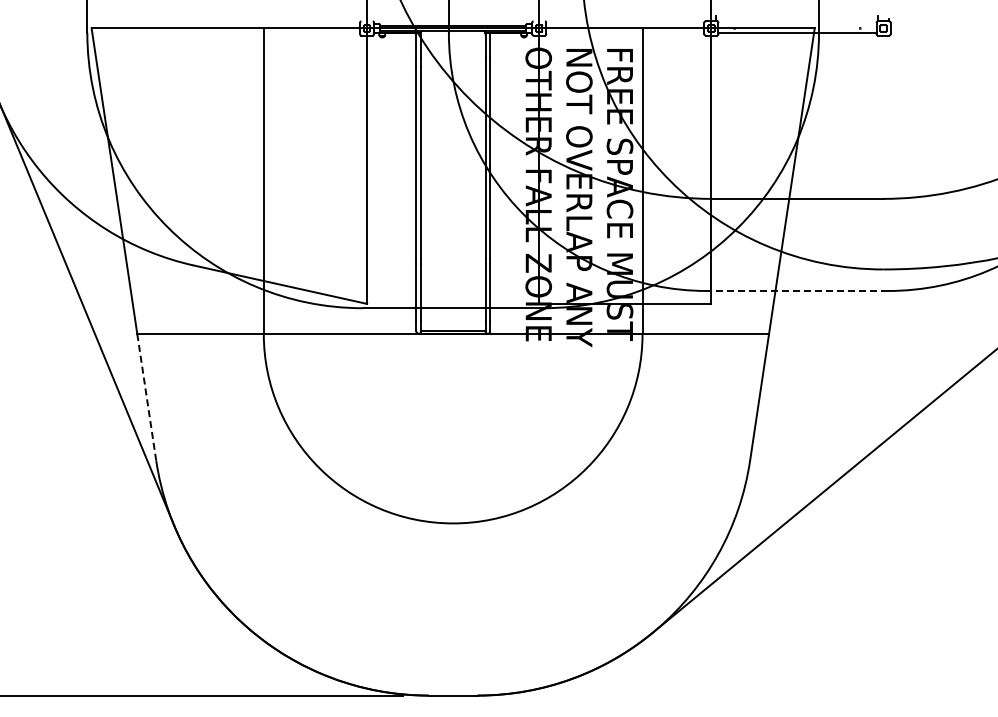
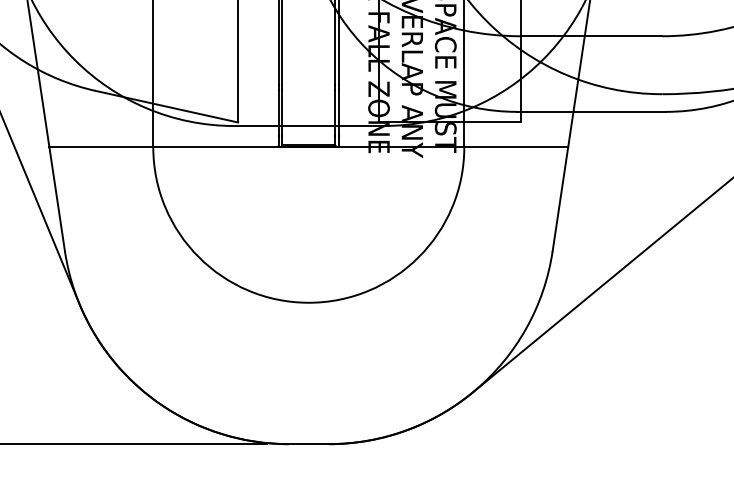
line: (797, 291) -> (591, 112), dashed -> solid
line: (146, 397) -> (56, 199), dashed -> solid

